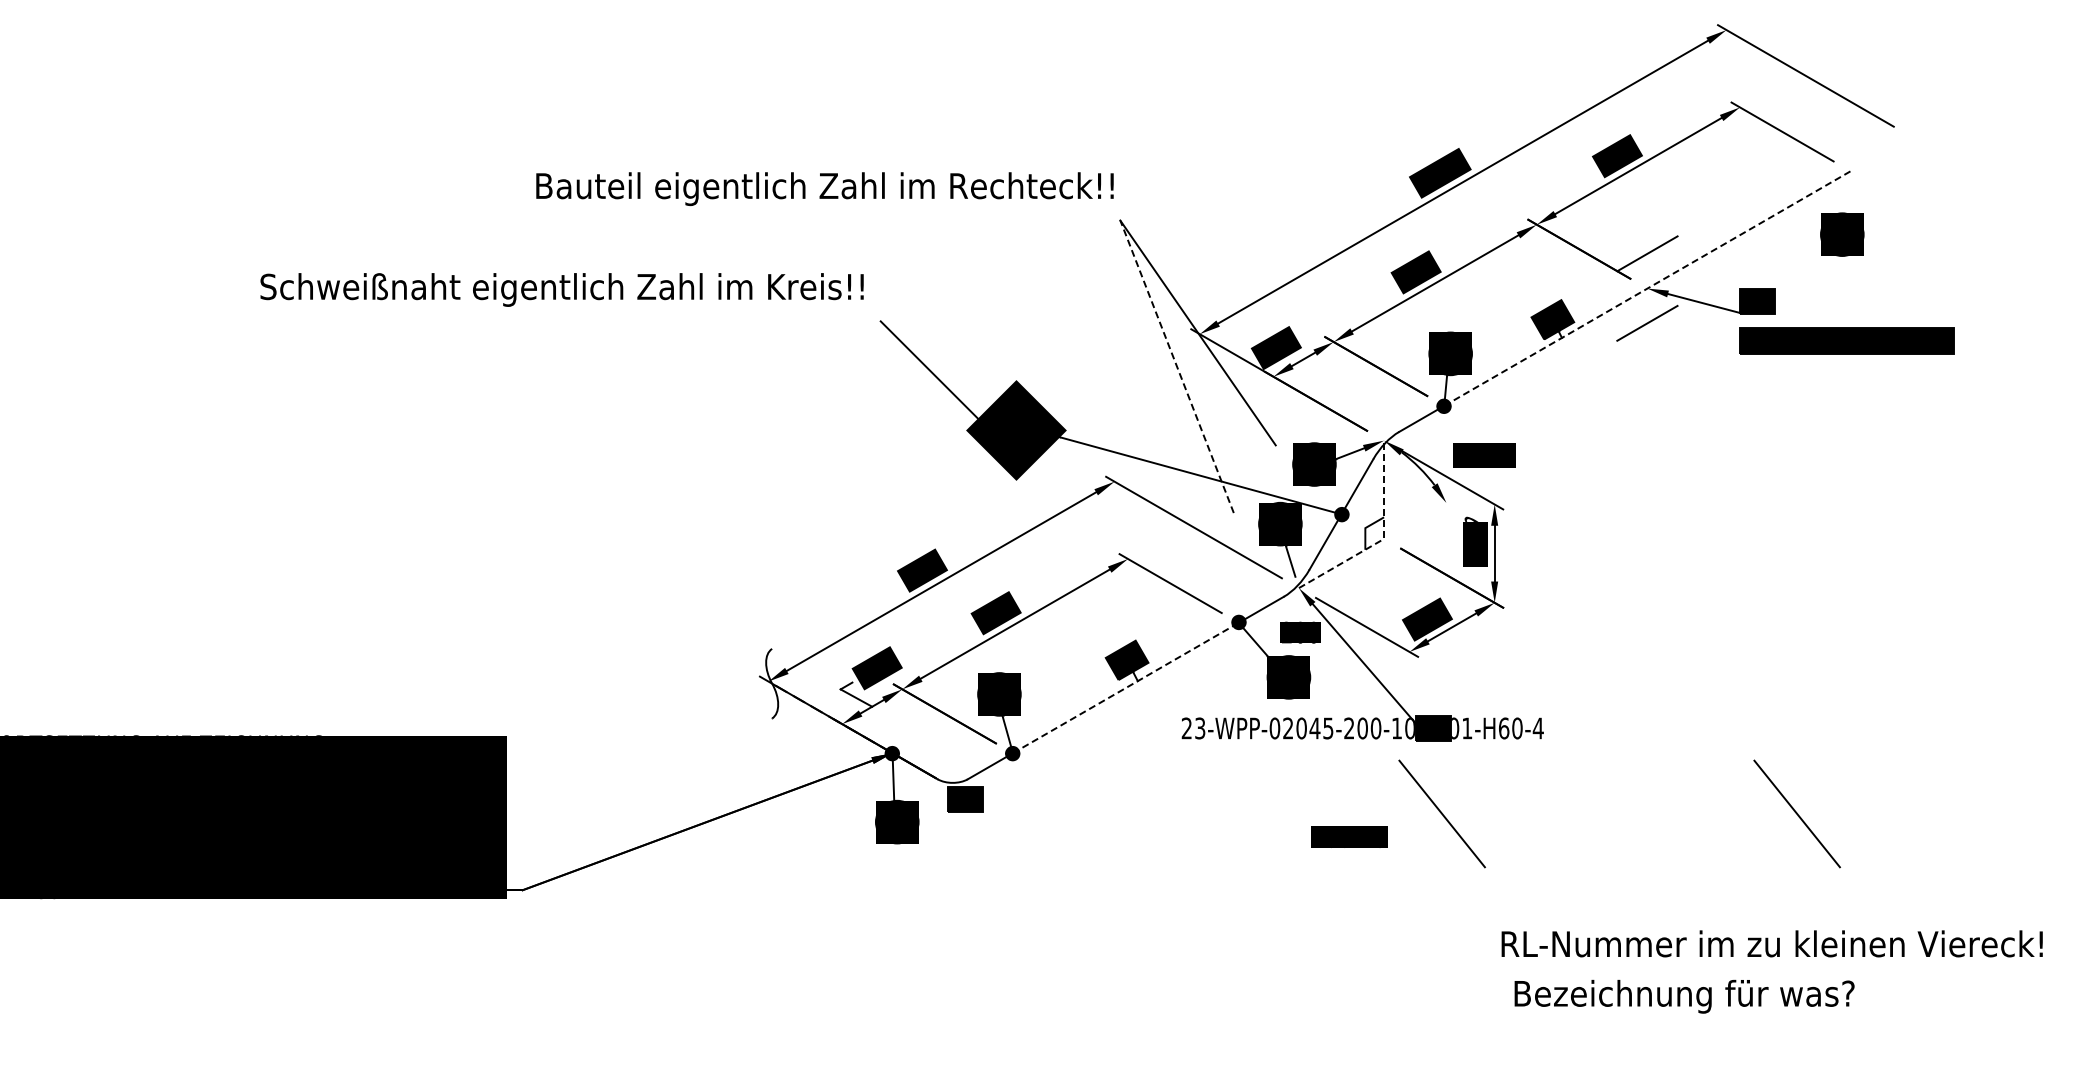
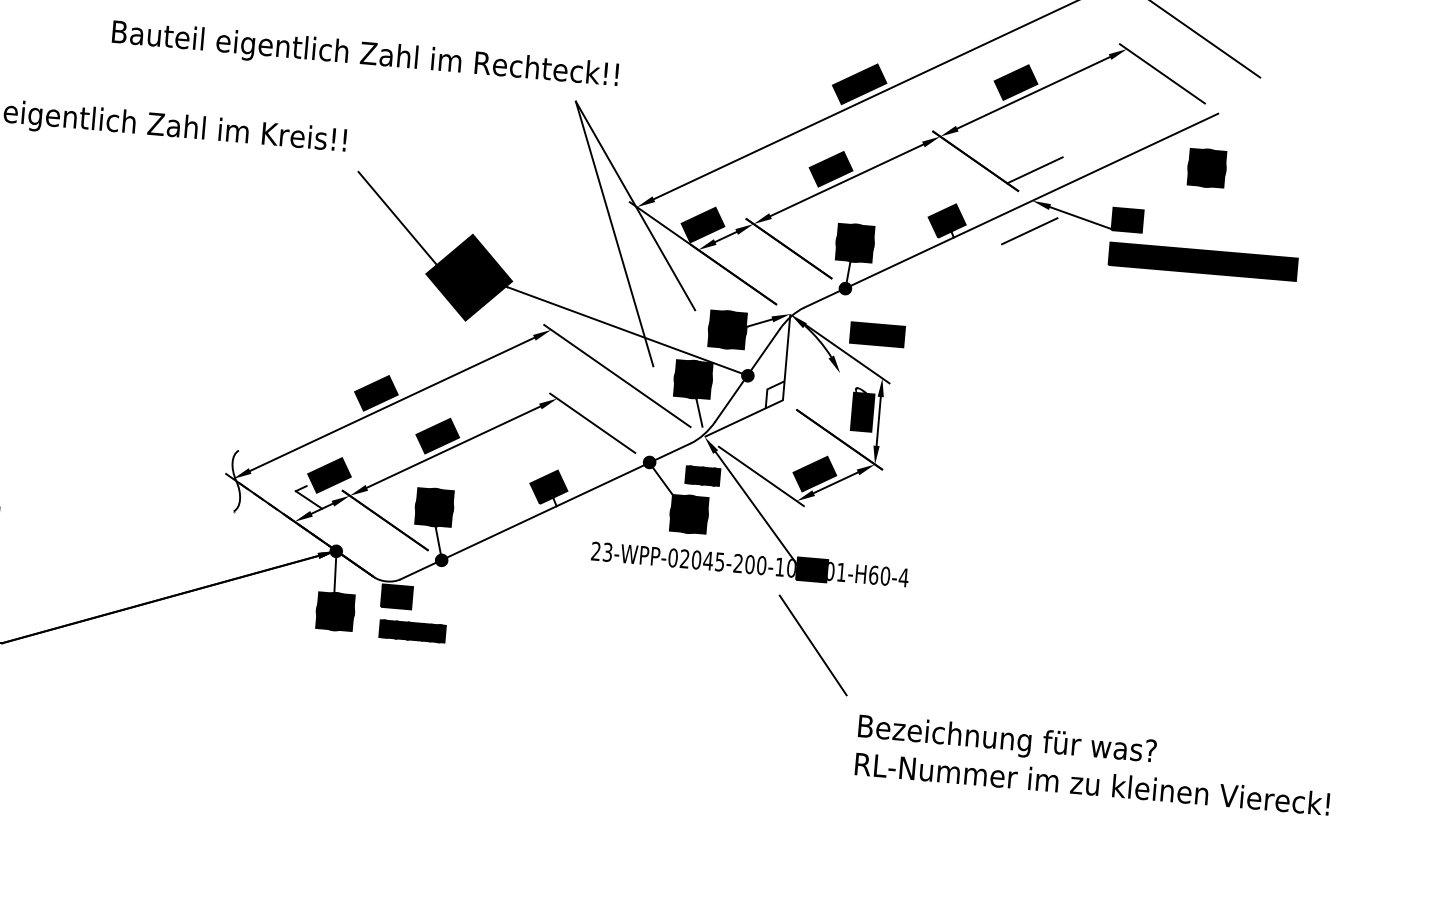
text: (824, 189) -> (364, 56), moved
line: (1647, 288) -> (1032, 200), dashed -> solid
line: (1177, 366) -> (615, 233), dashed -> solid
line: (1384, 538) -> (783, 399), dashed -> solid
line: (1126, 687) -> (546, 510), dashed -> solid
line: (1796, 813) -> (1123, 671), removed
text: (1349, 836) -> (412, 630), moved
text: (1684, 996) -> (1007, 741), moved

